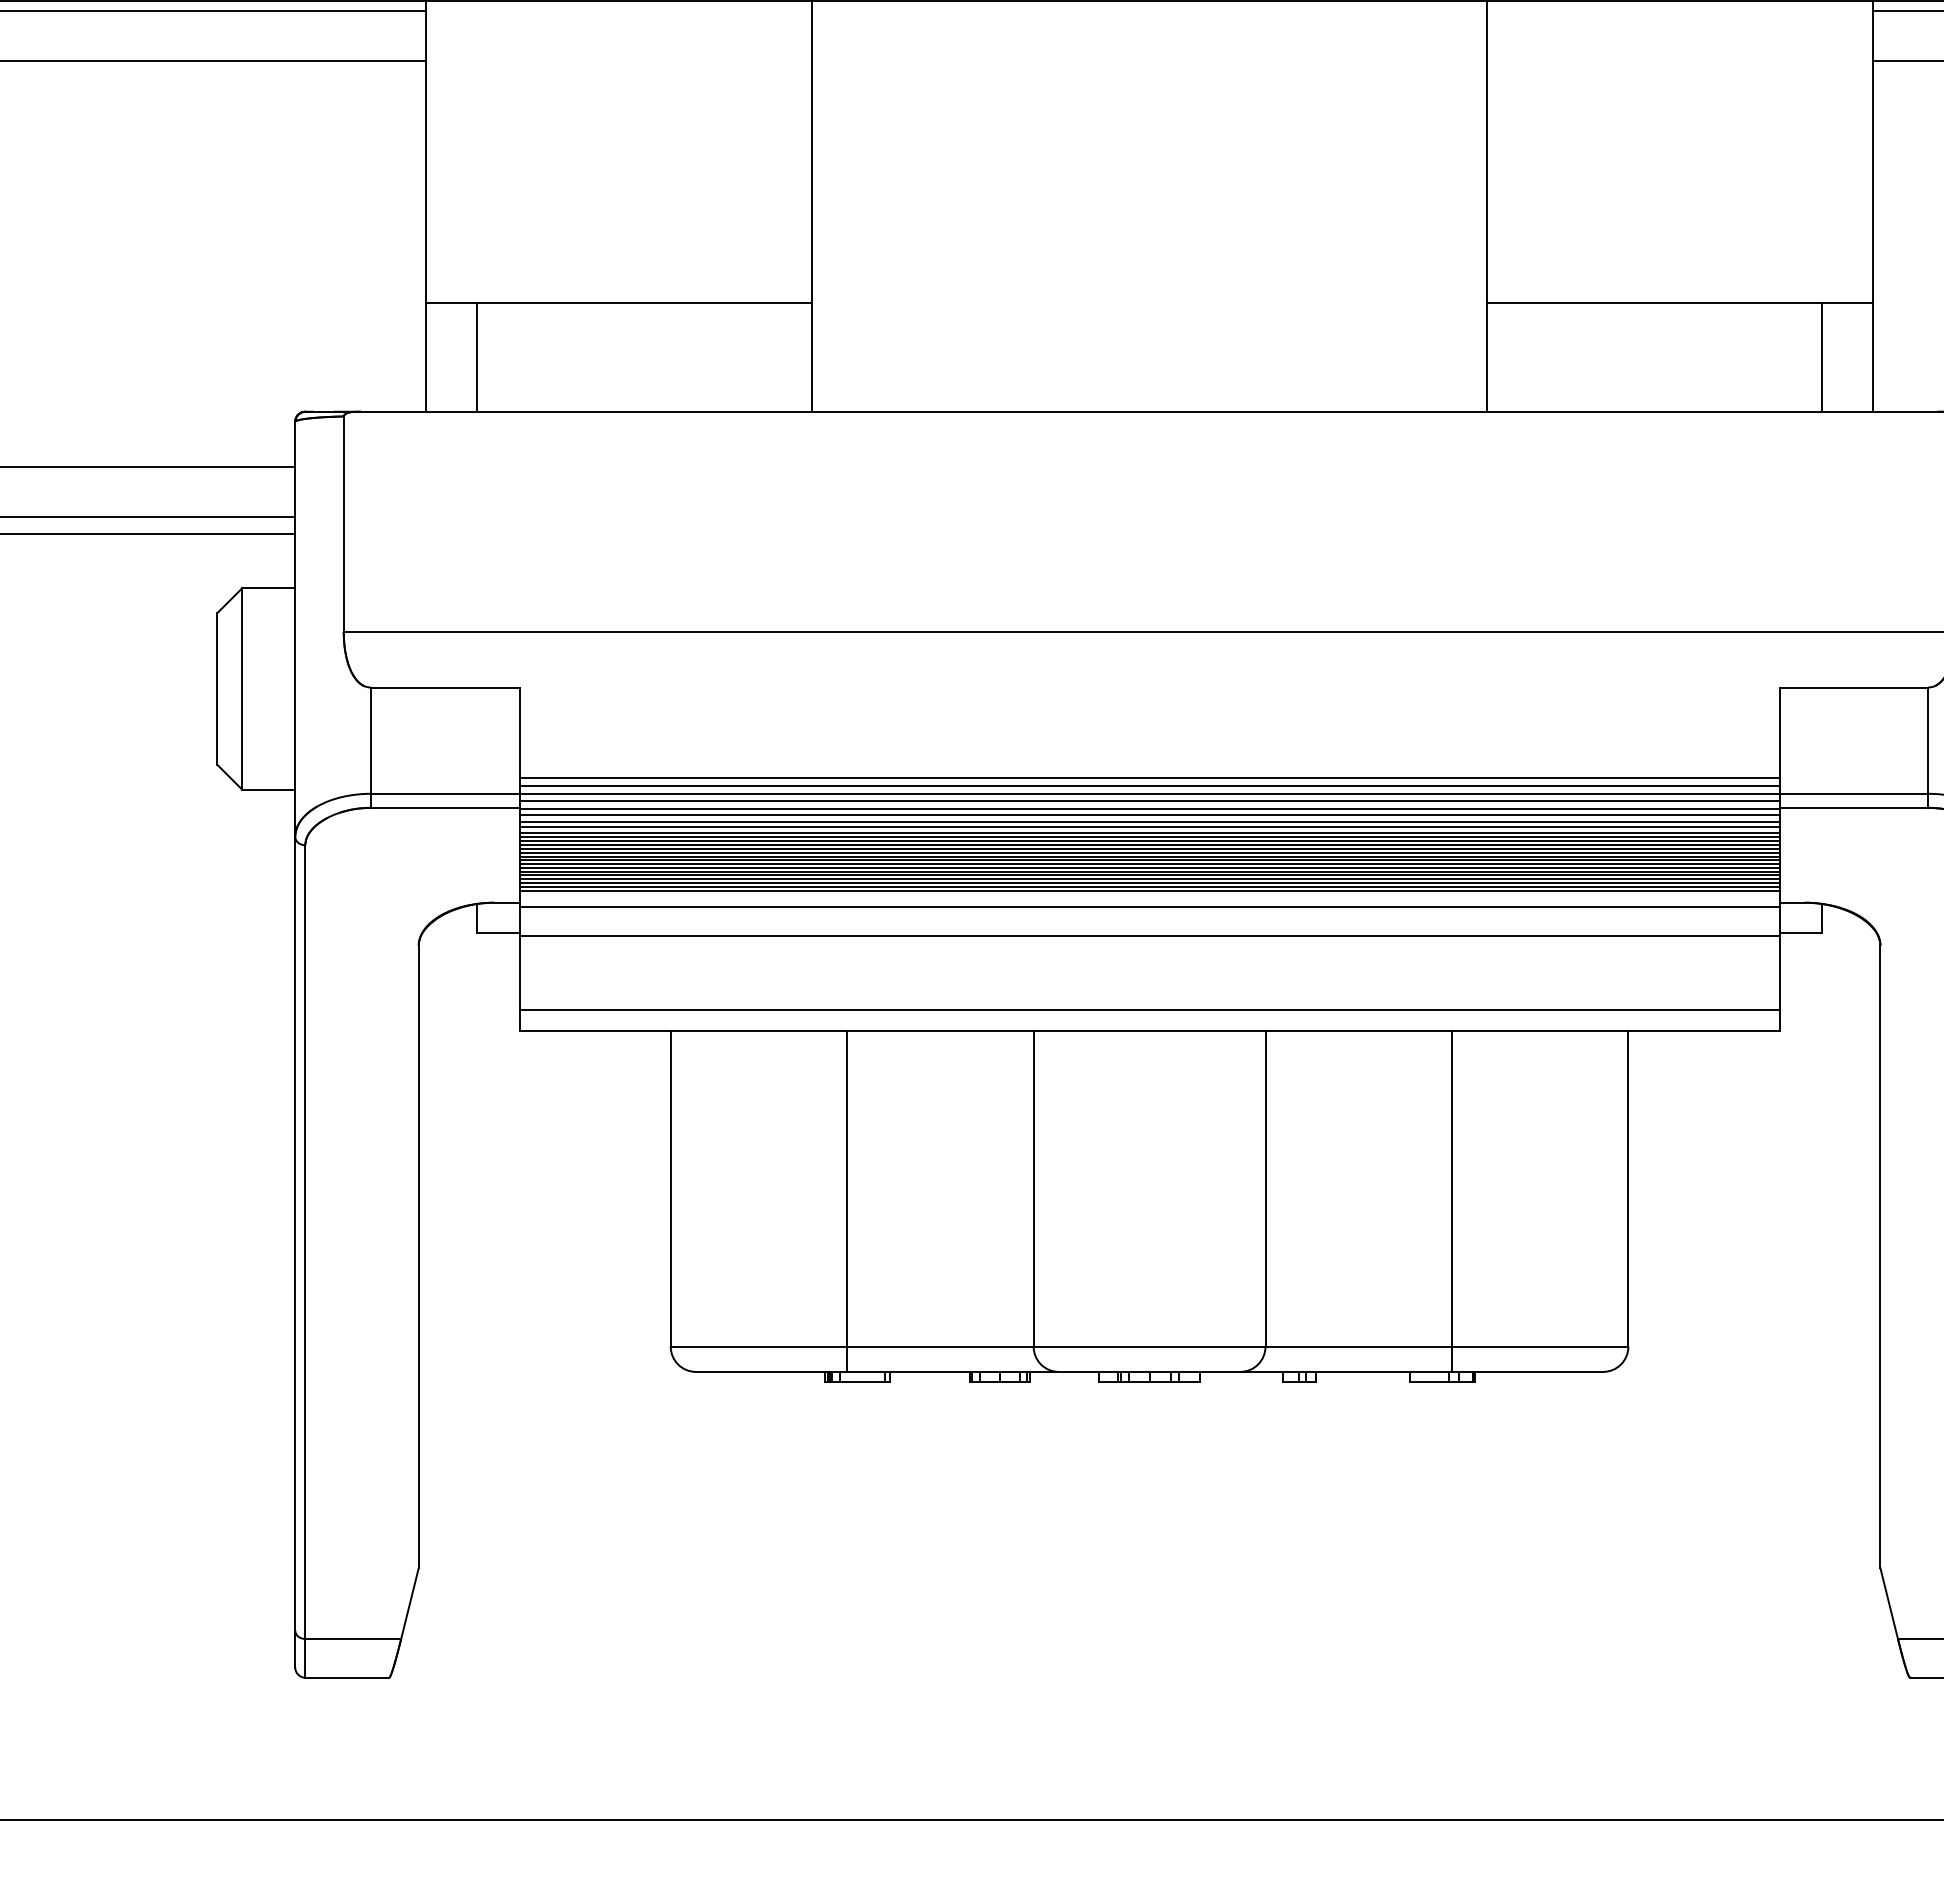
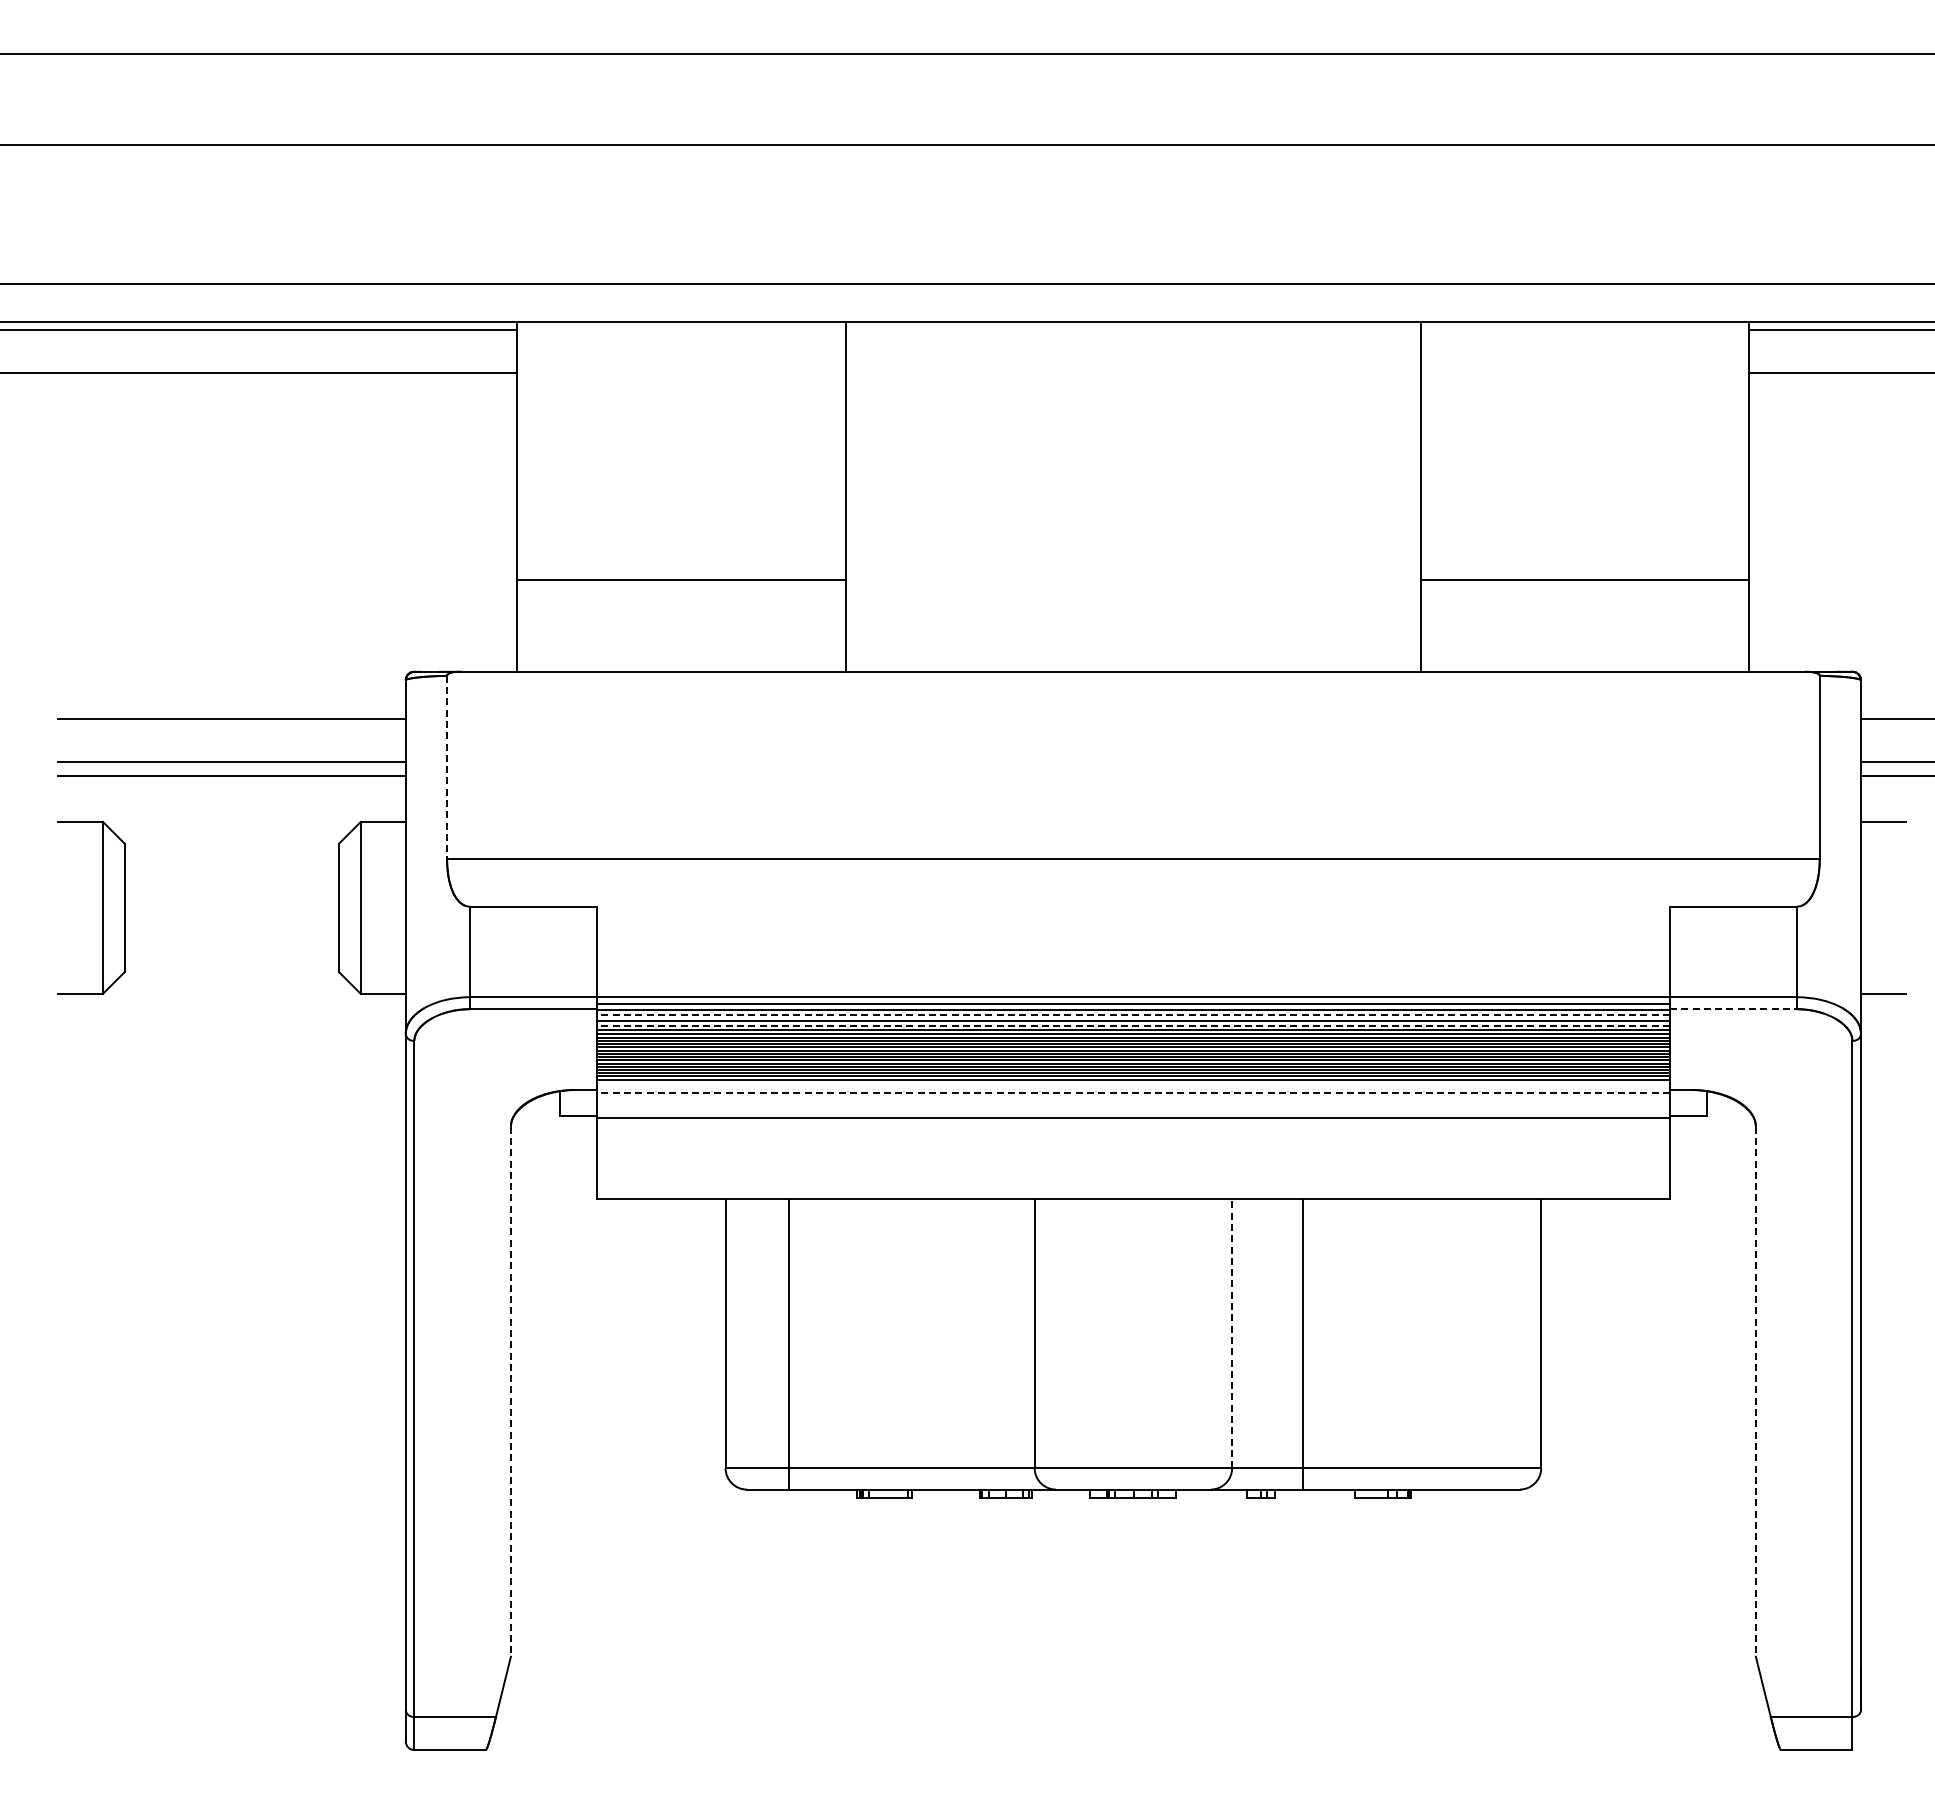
line: (476, 357) -> (560, 625), removed
line: (1822, 357) -> (1706, 625), removed
line: (344, 524) -> (447, 767), solid -> dashed
line: (1149, 777) -> (1133, 983), removed
line: (1149, 785) -> (1133, 990), removed
line: (1854, 808) -> (1733, 1009), solid -> dashed
line: (1149, 815) -> (1133, 1015), solid -> dashed
line: (1149, 827) -> (1133, 1025), solid -> dashed
line: (1149, 906) -> (1133, 1093), solid -> dashed
line: (1149, 1010) -> (1133, 1181), removed
line: (1265, 1188) -> (1232, 1333), solid -> dashed
line: (846, 1200) -> (788, 1343), moved
line: (1451, 1200) -> (1302, 1343), moved
line: (418, 1256) -> (510, 1391), solid -> dashed
line: (1879, 1256) -> (1755, 1391), solid -> dashed

